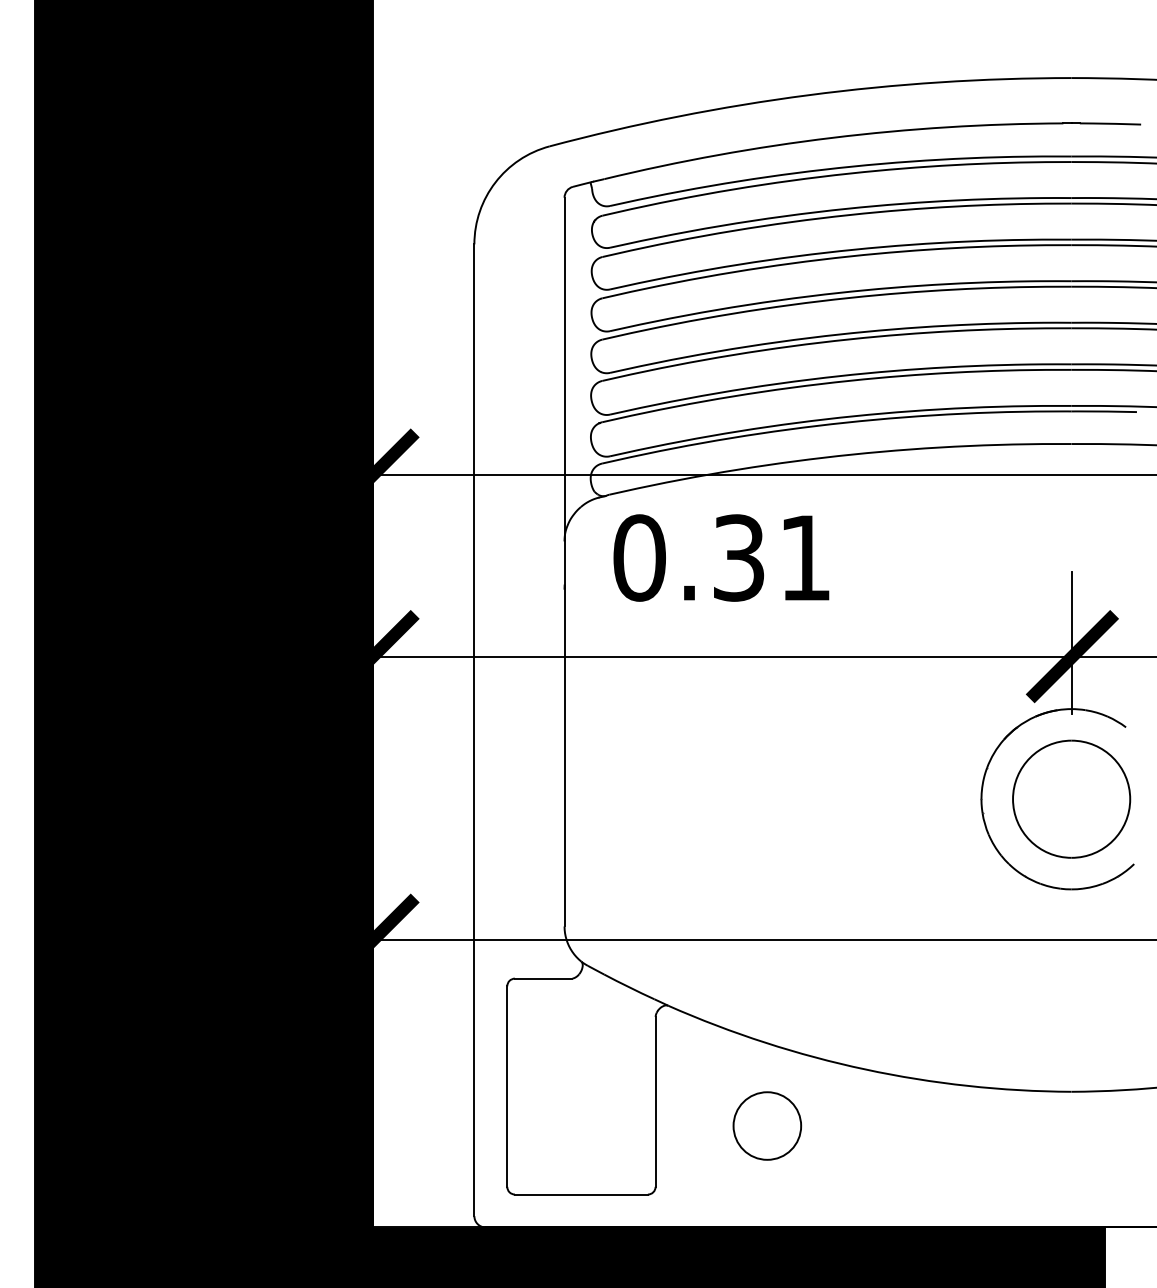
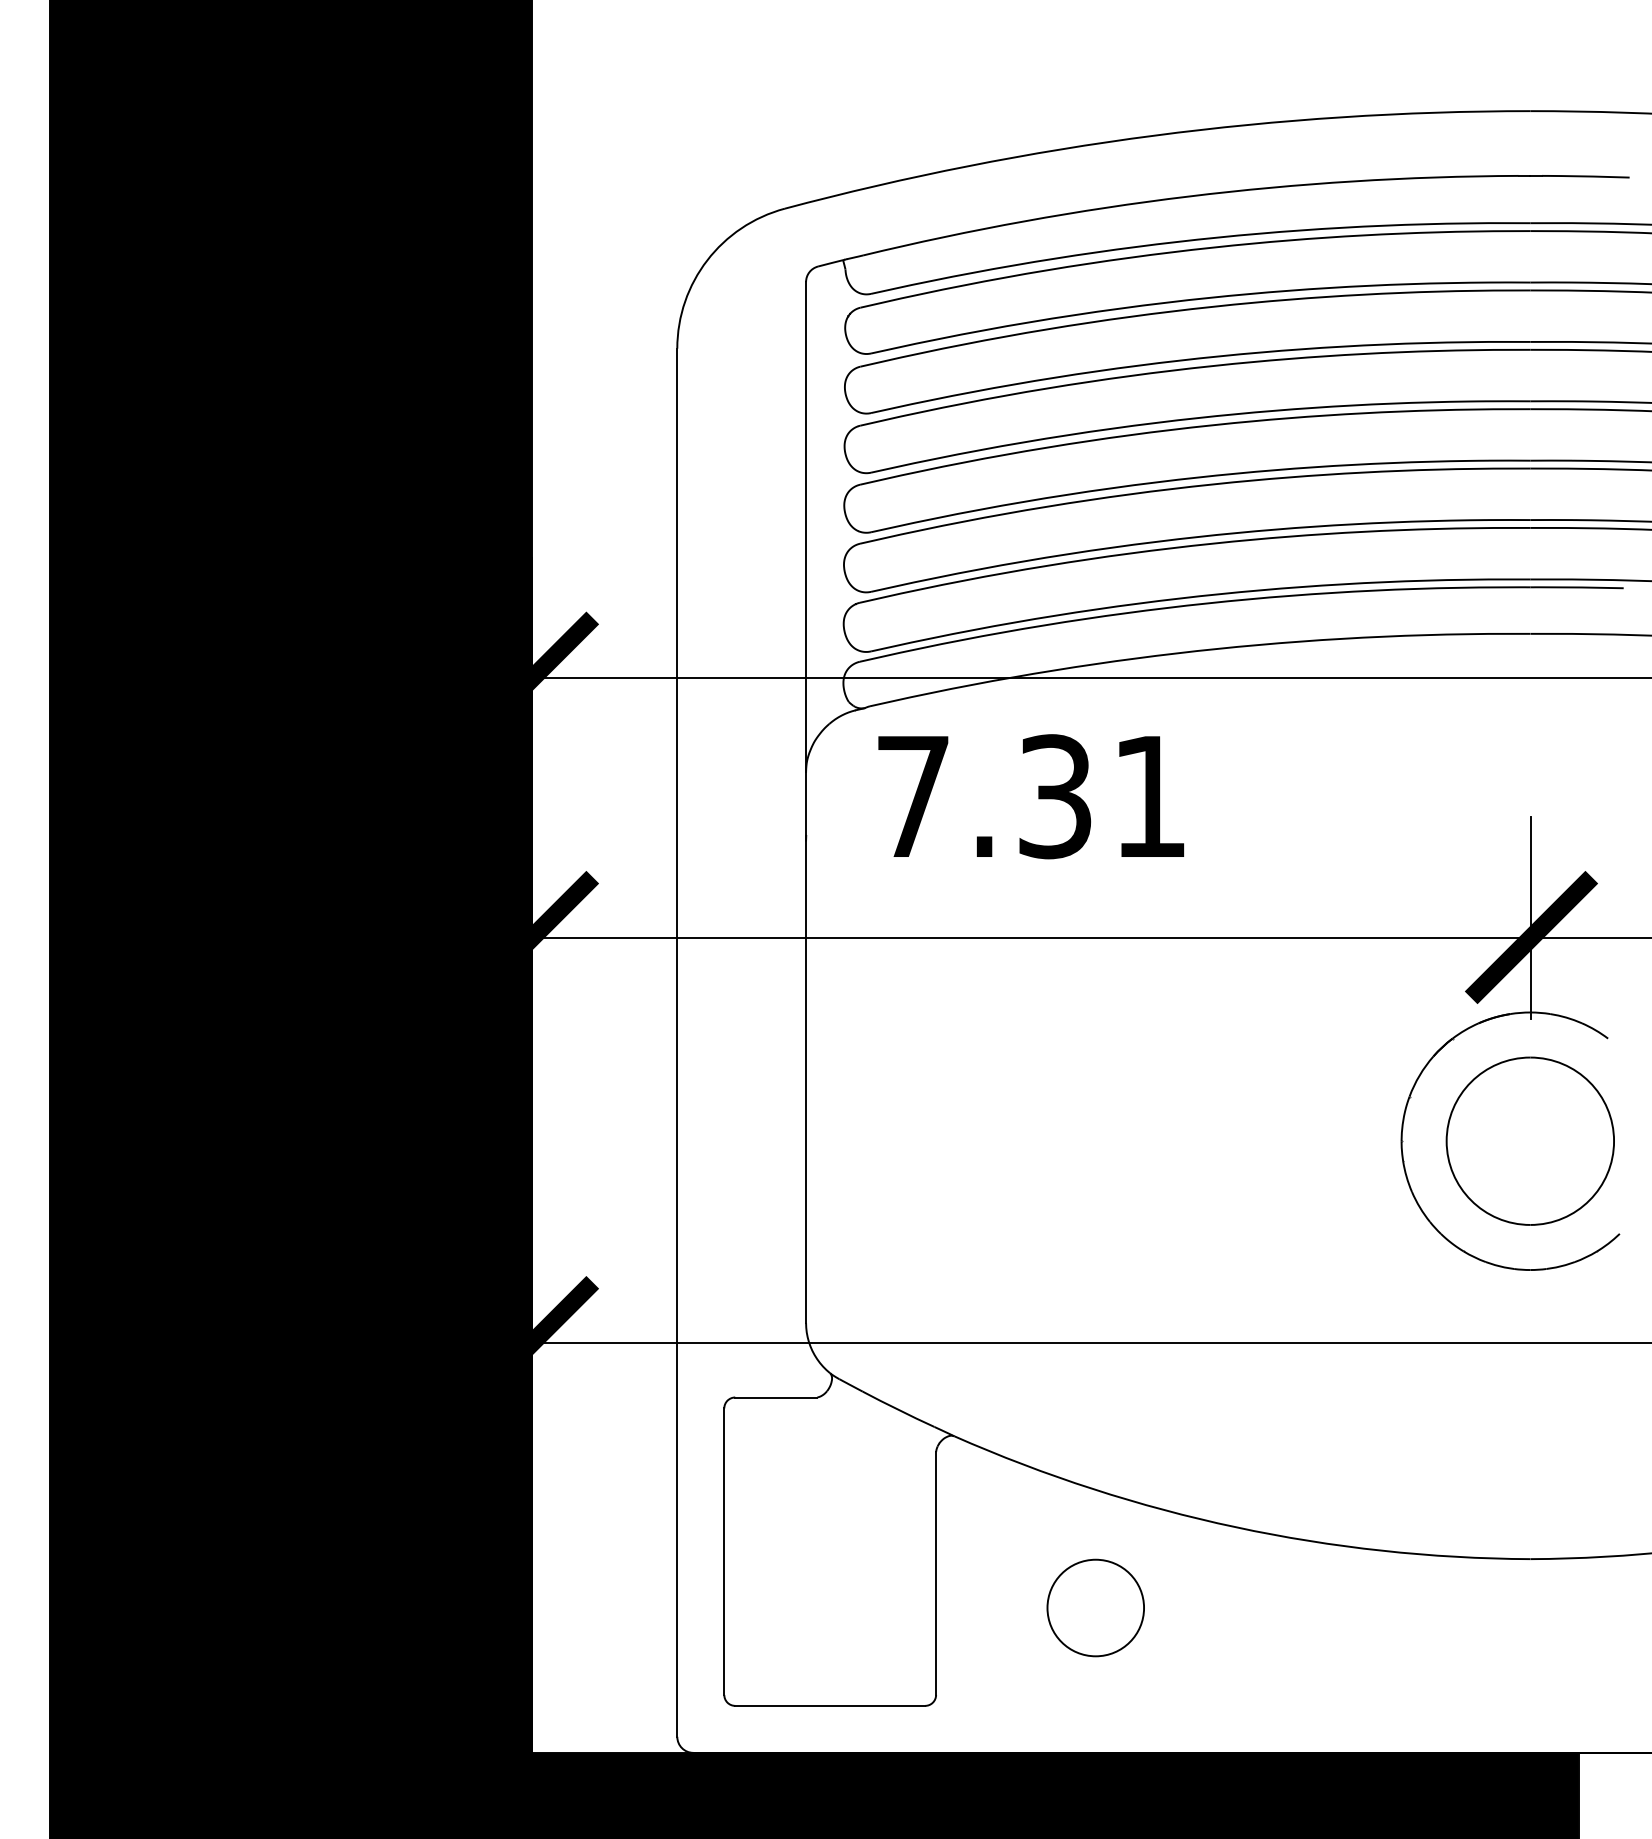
text: (639, 557) -> (913, 796), 0.31 -> 7.31

